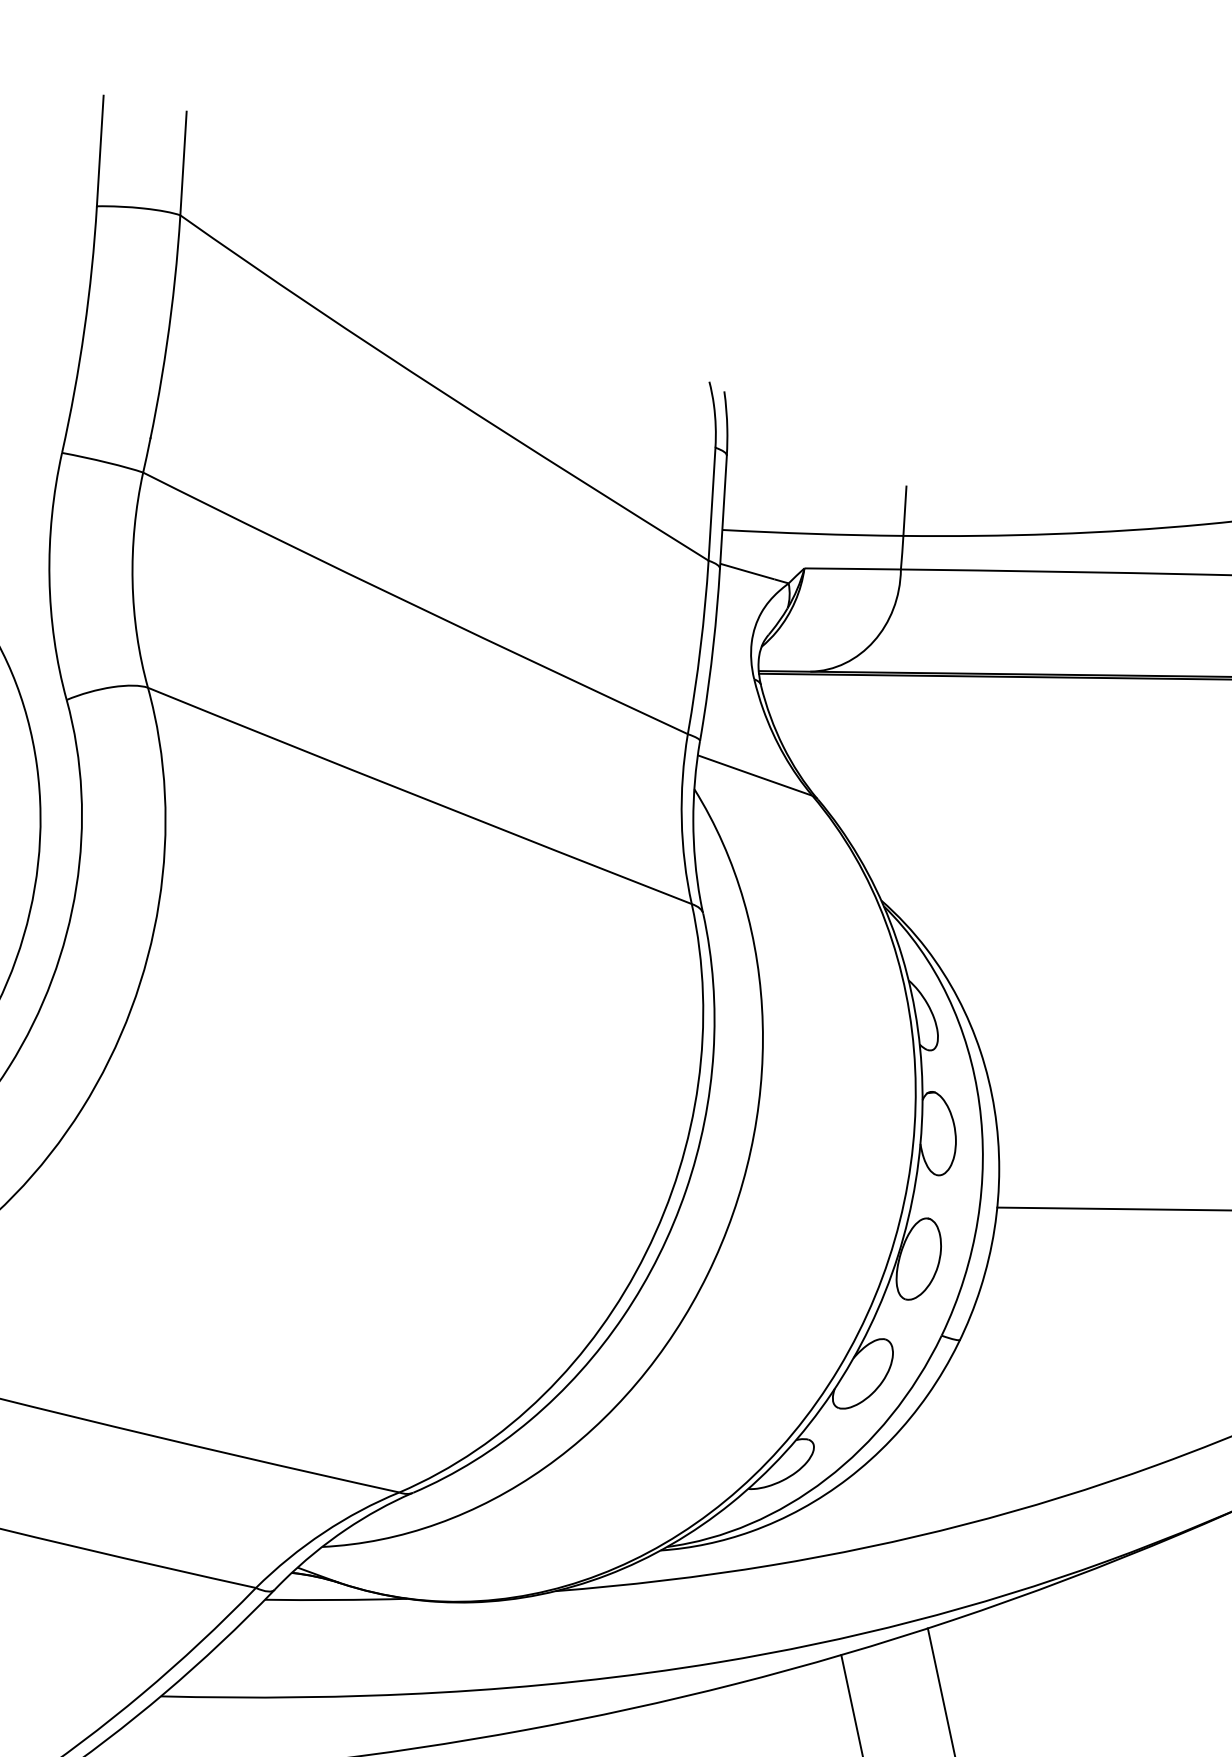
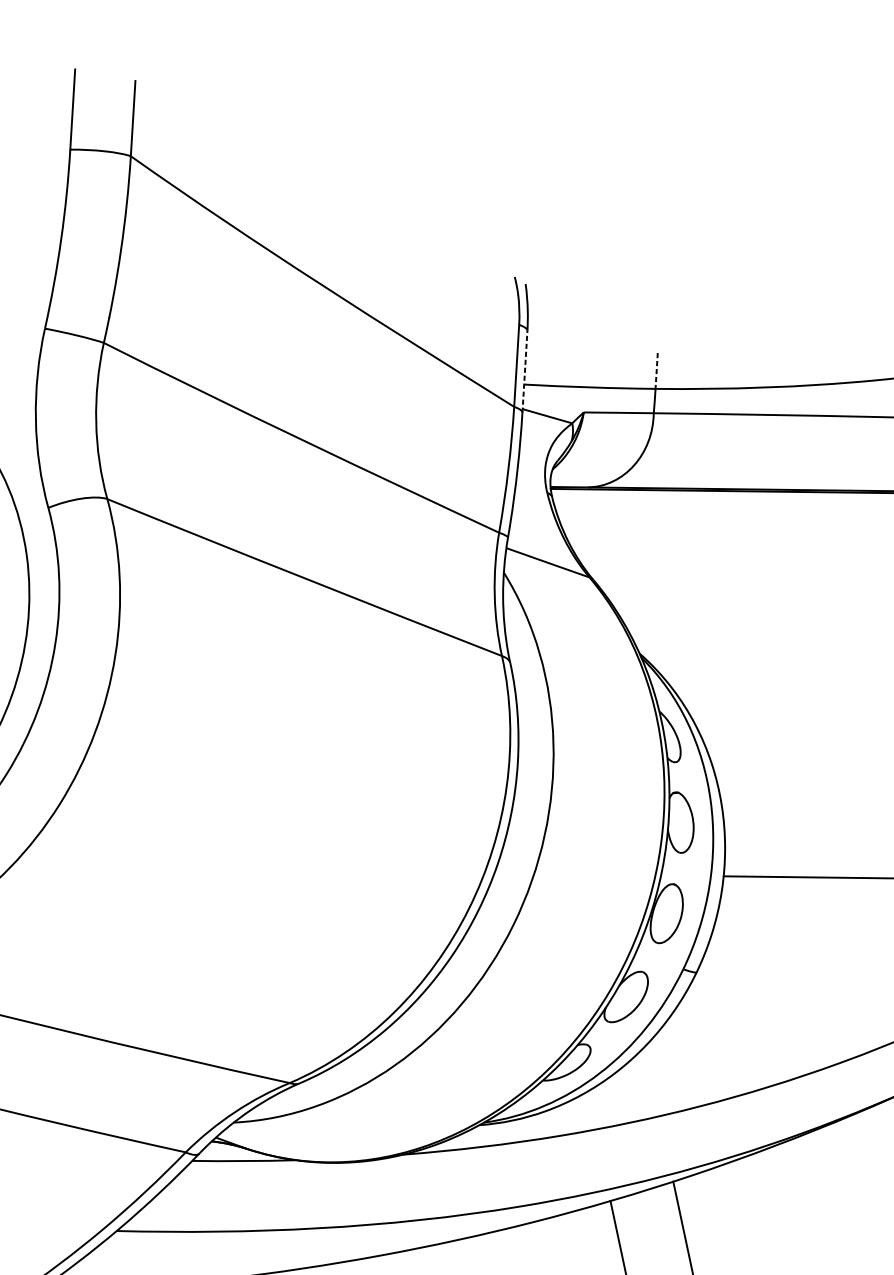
line: (904, 511) -> (656, 371), solid -> dashed
line: (723, 512) -> (525, 371), solid -> dashed

